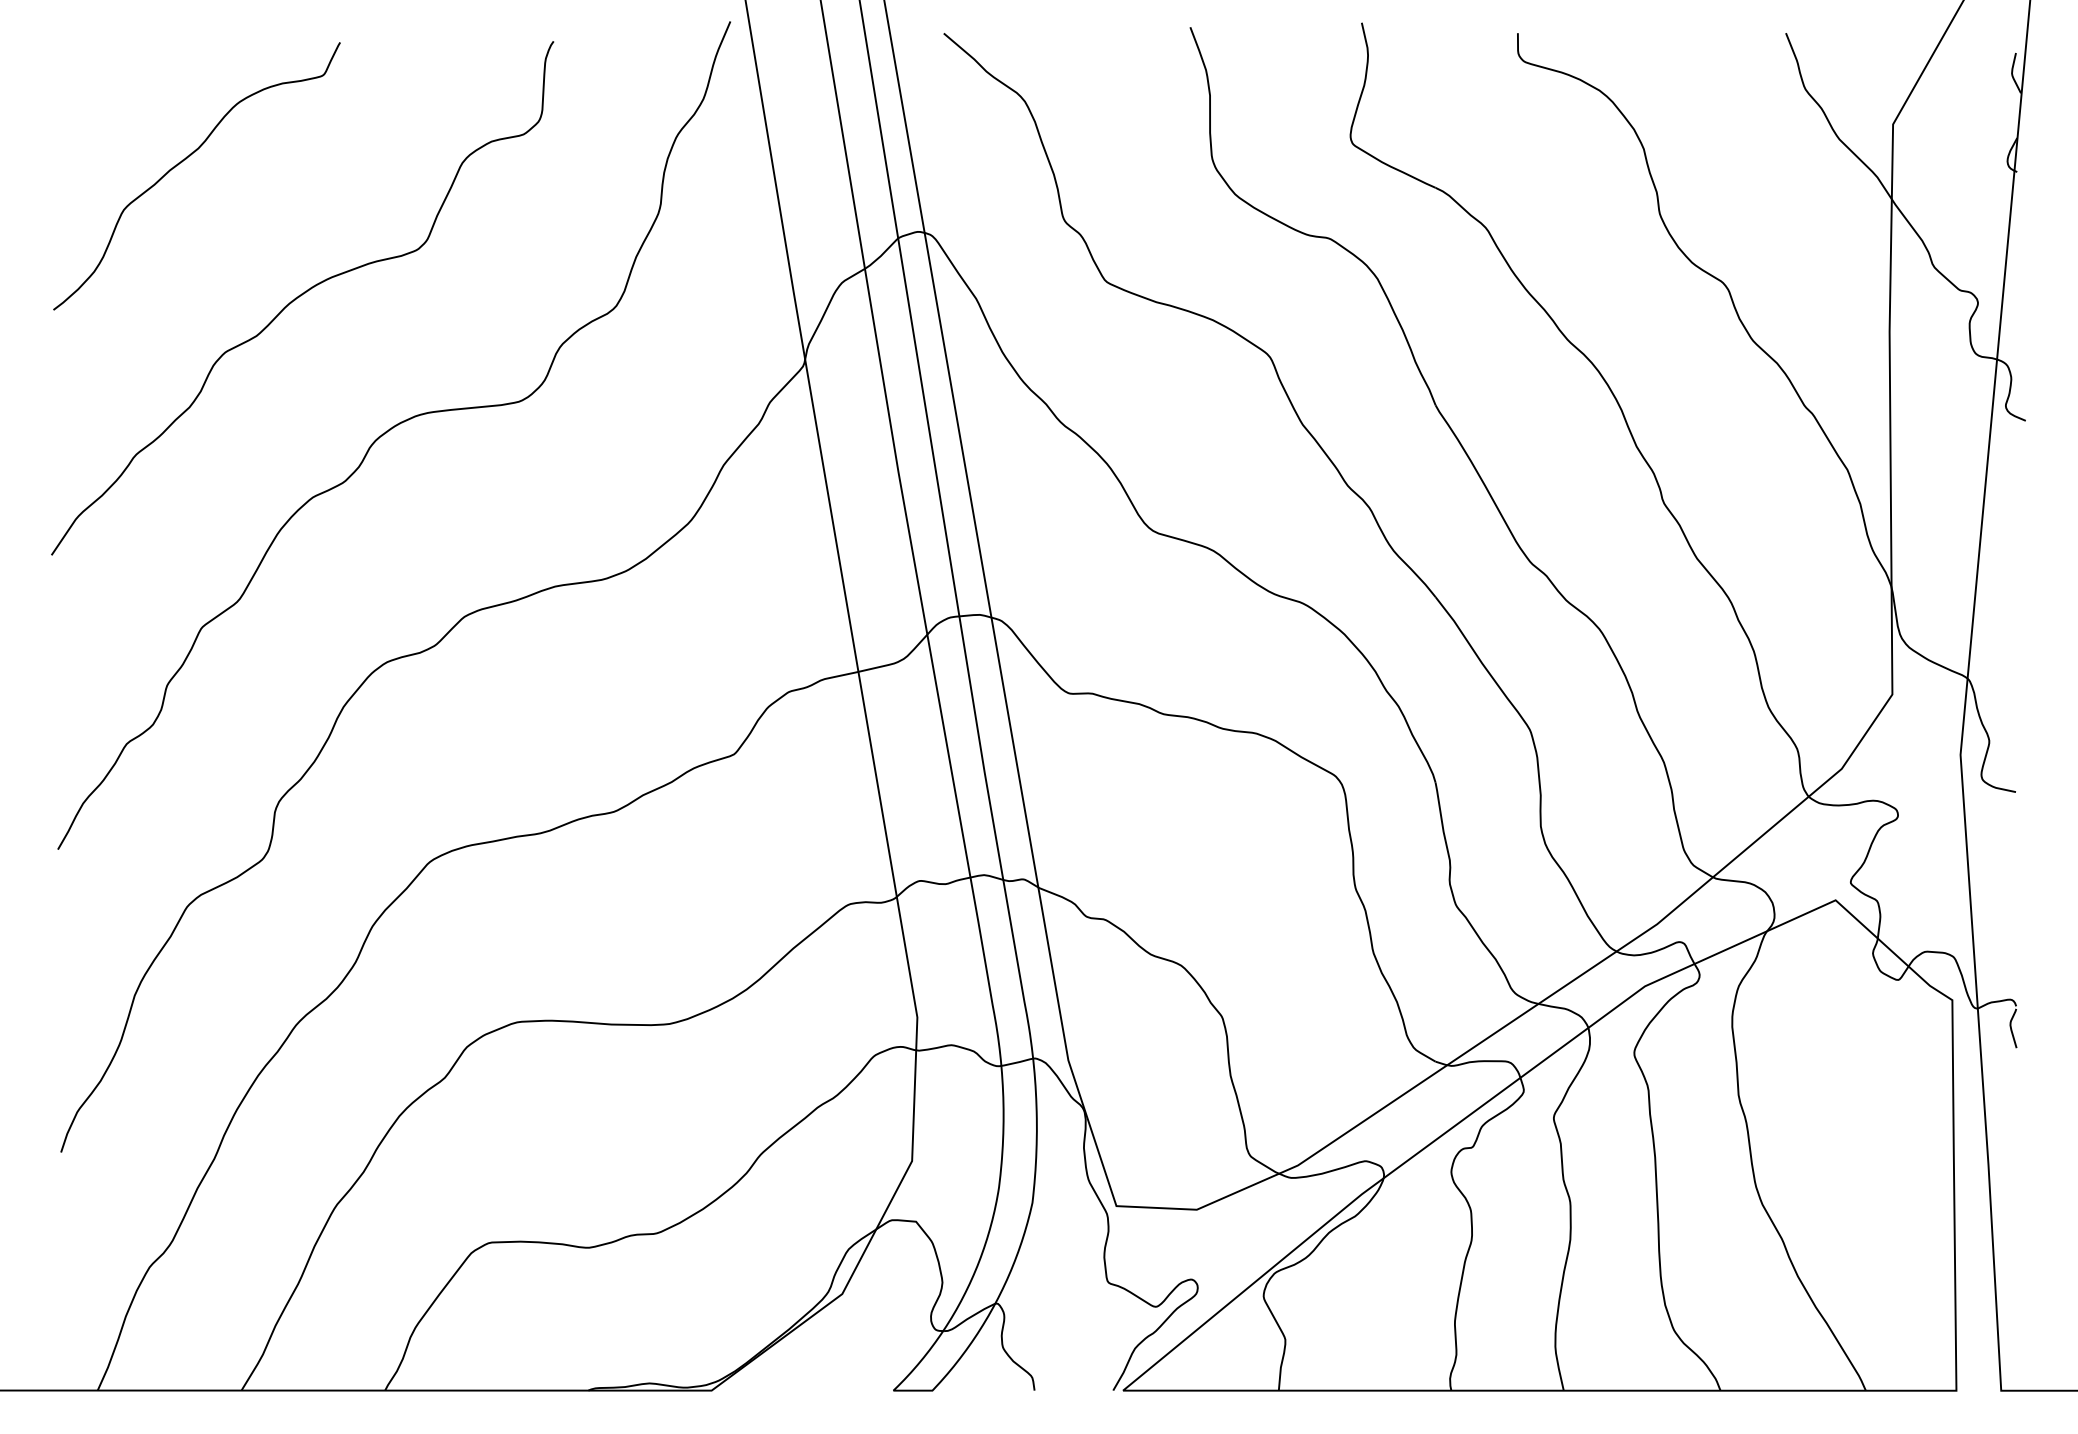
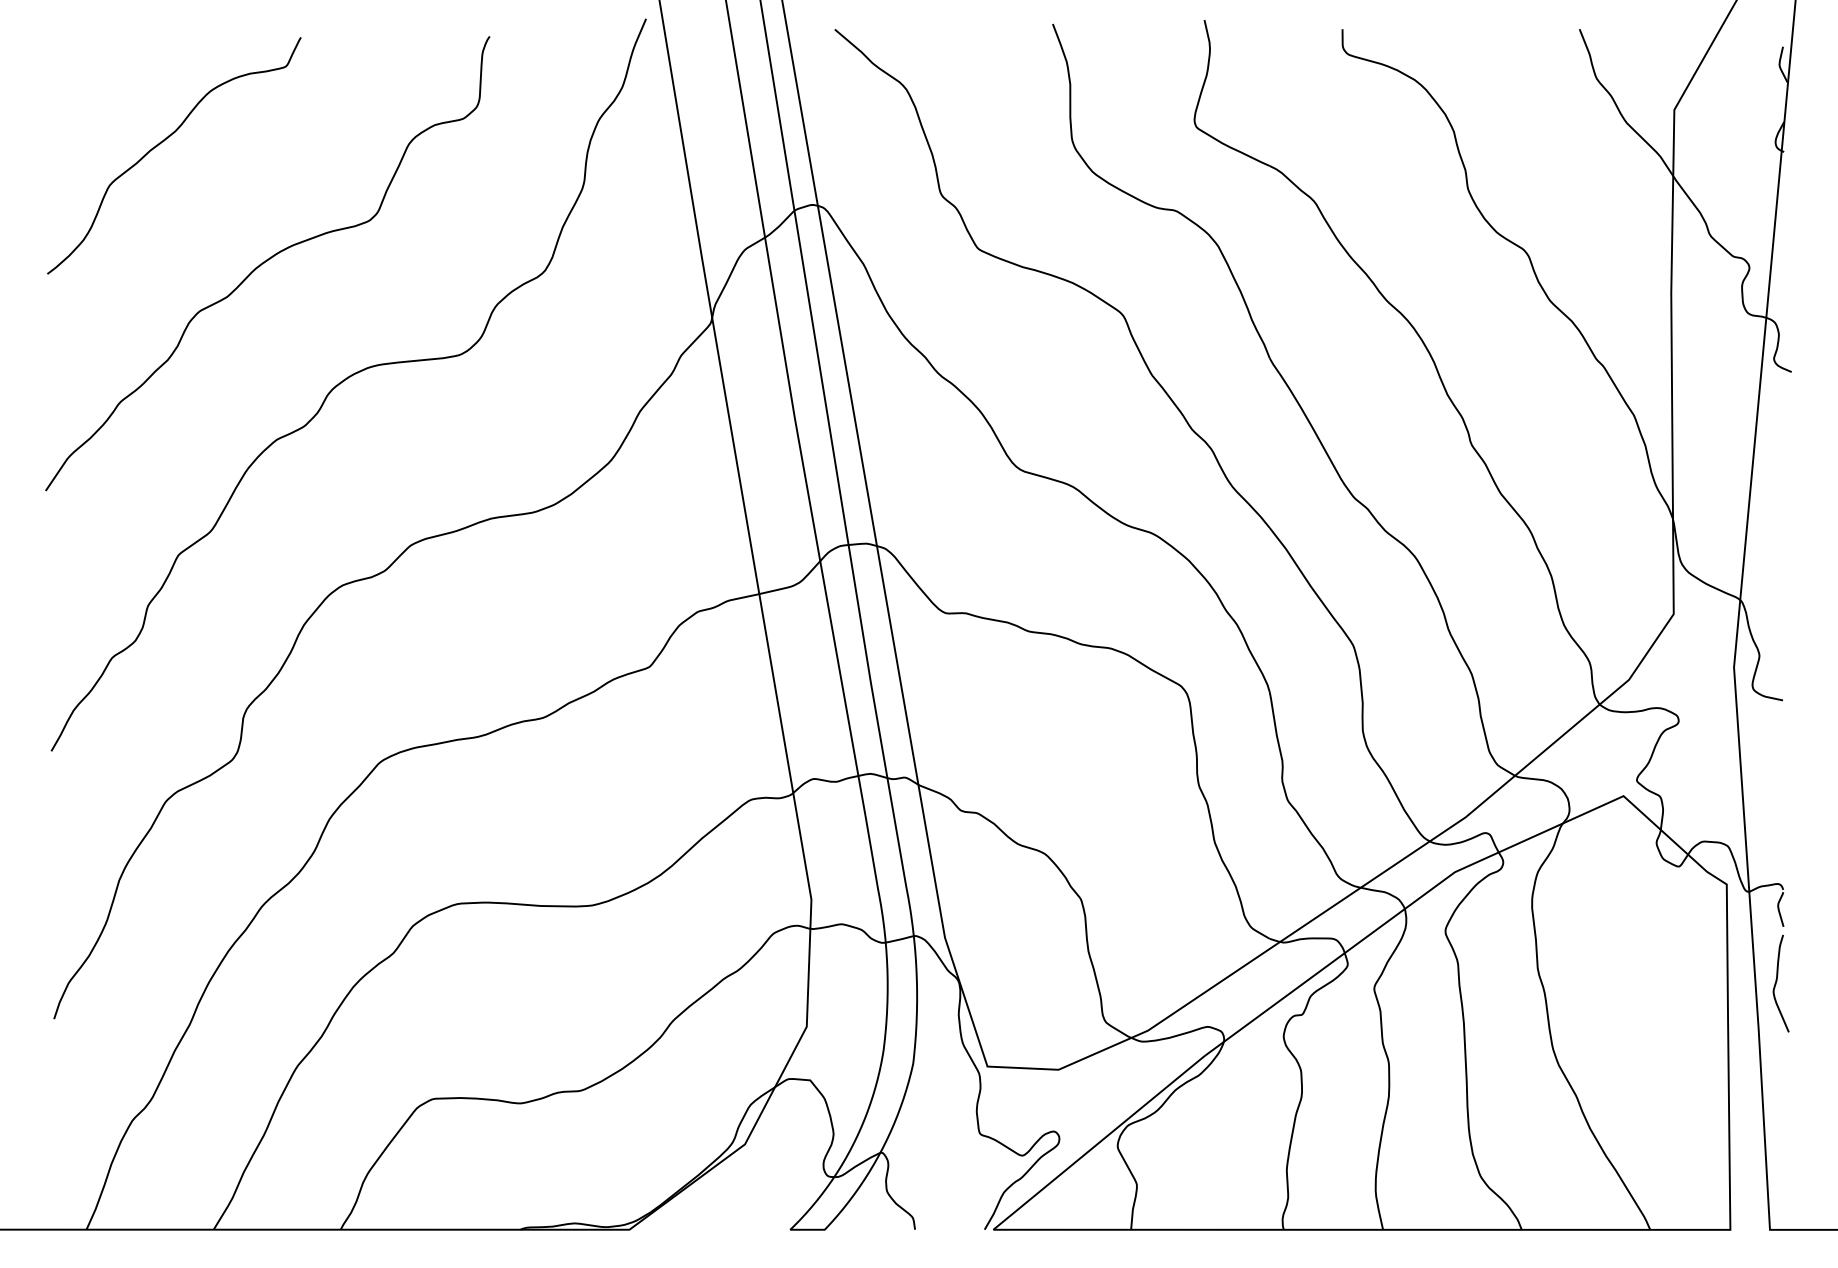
curve: (2009, 1110) -> (1777, 982), added

